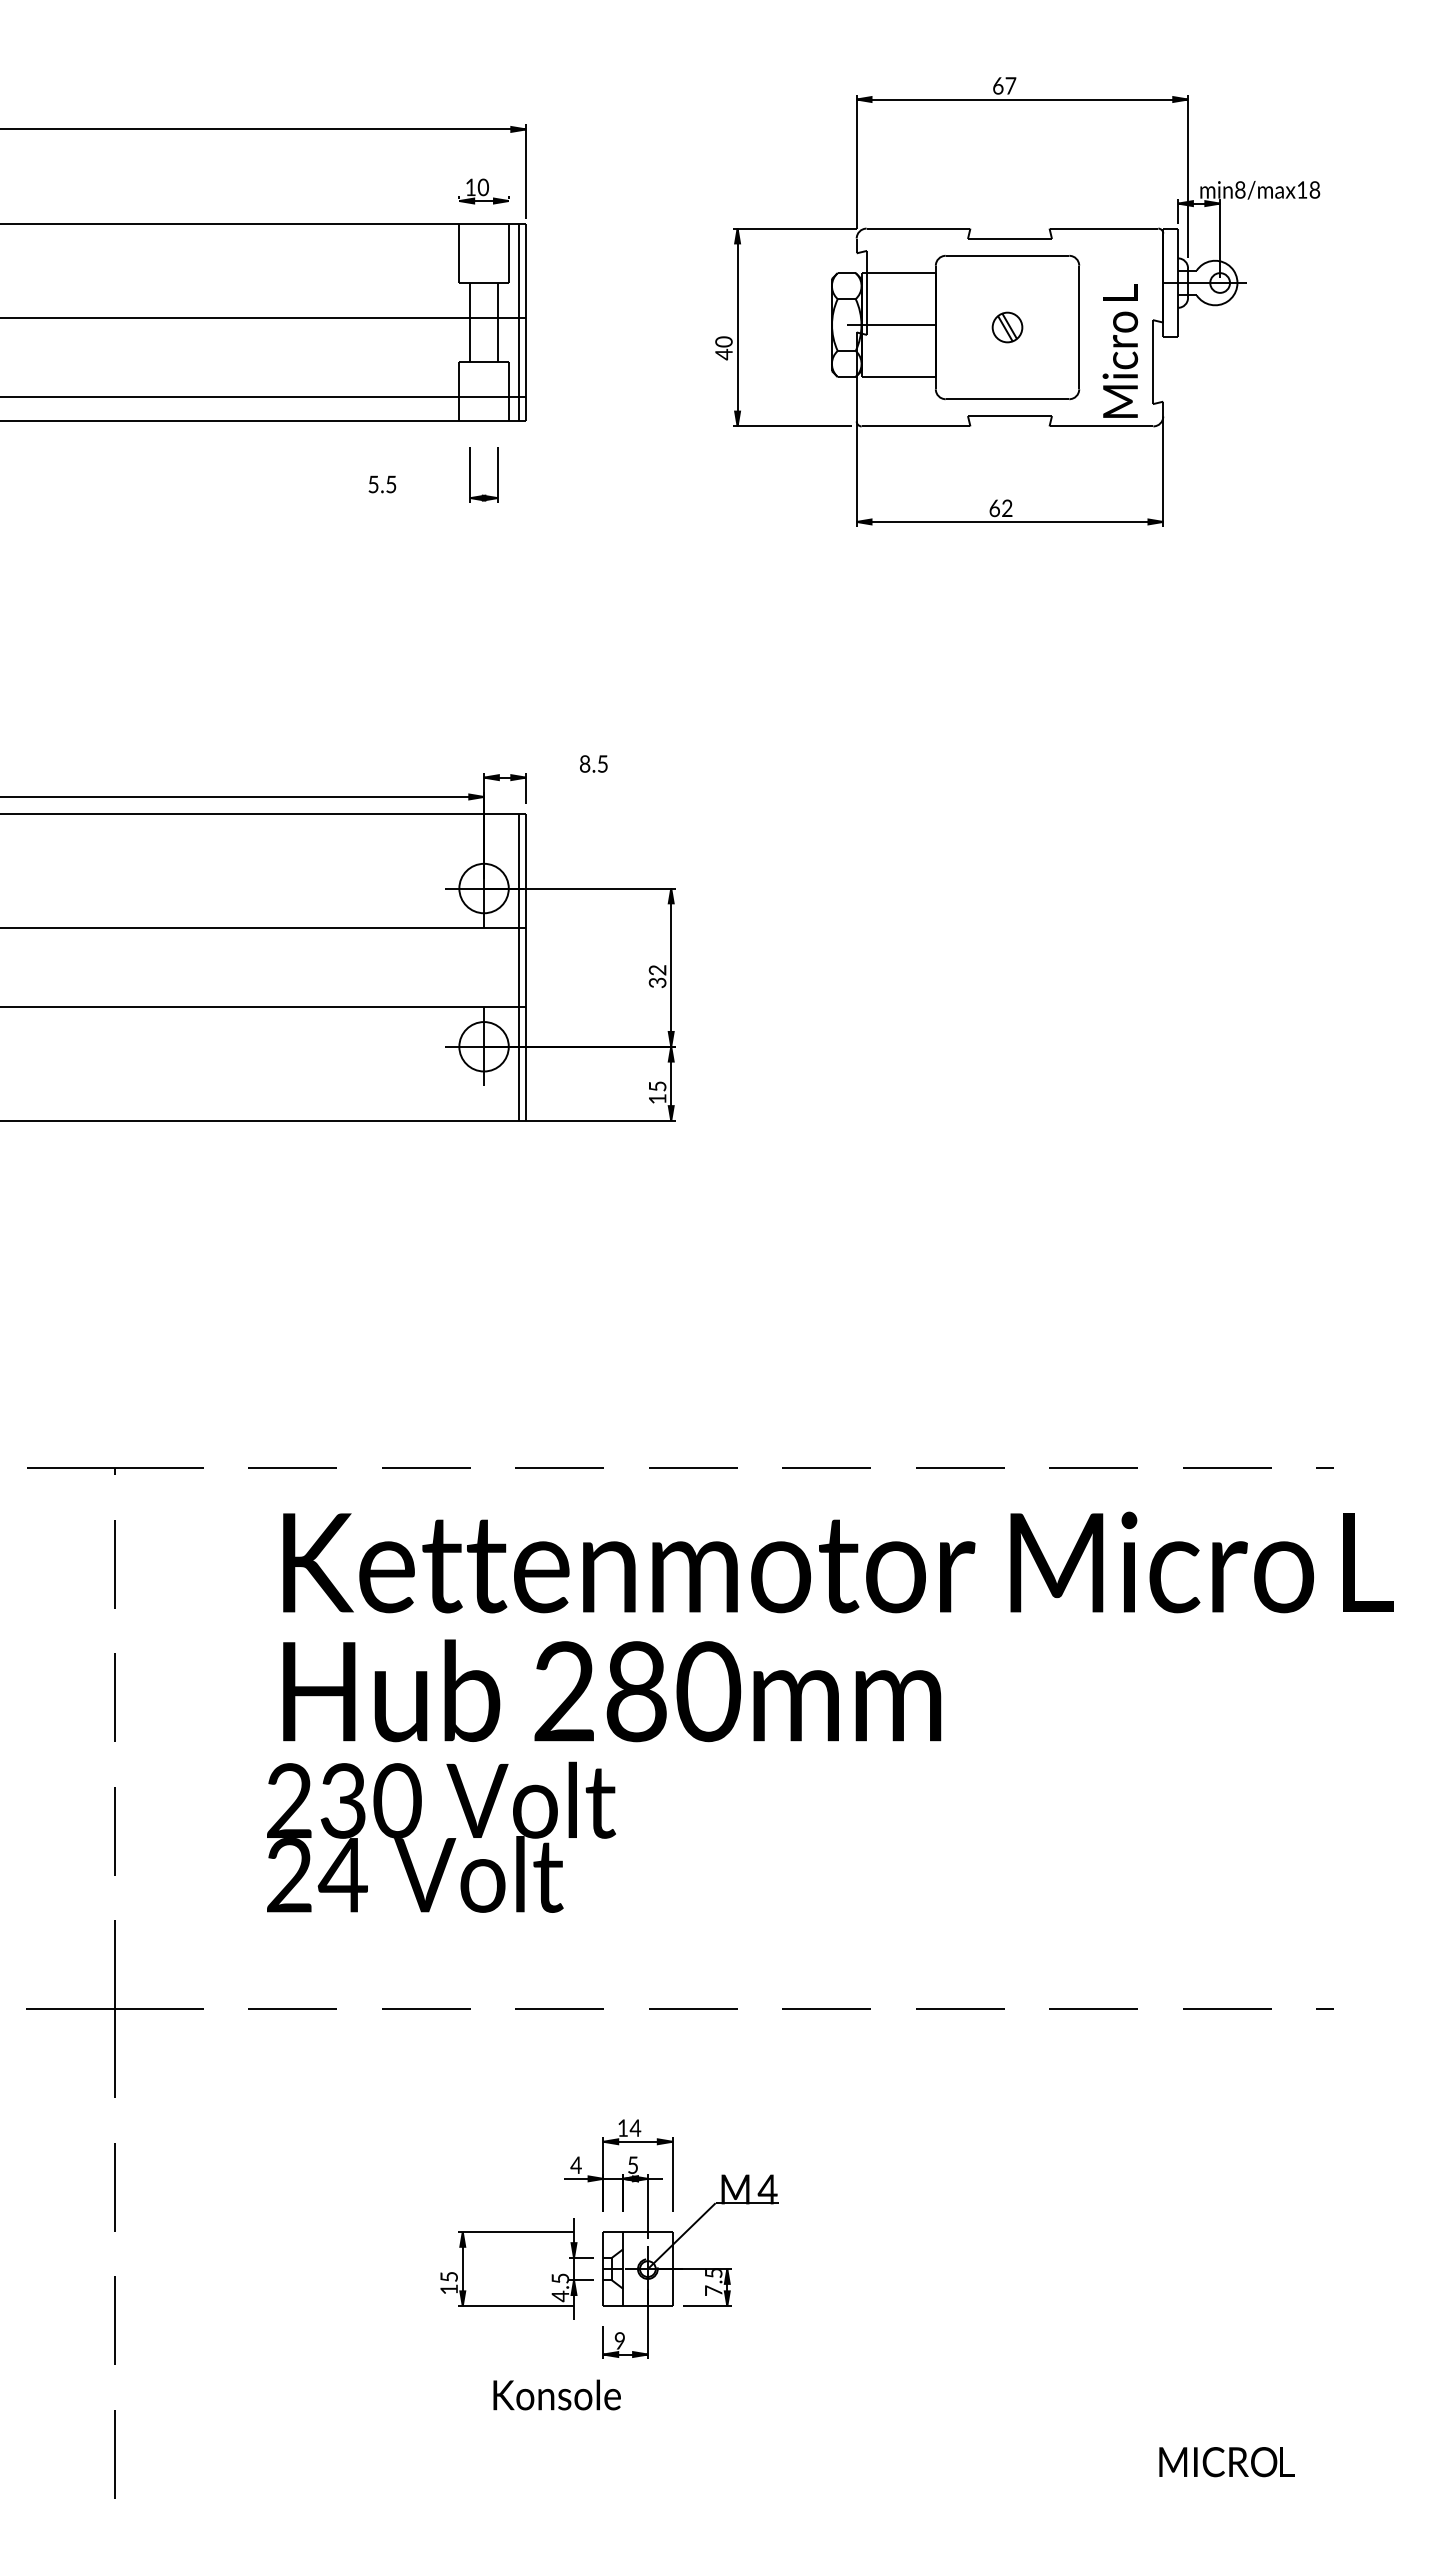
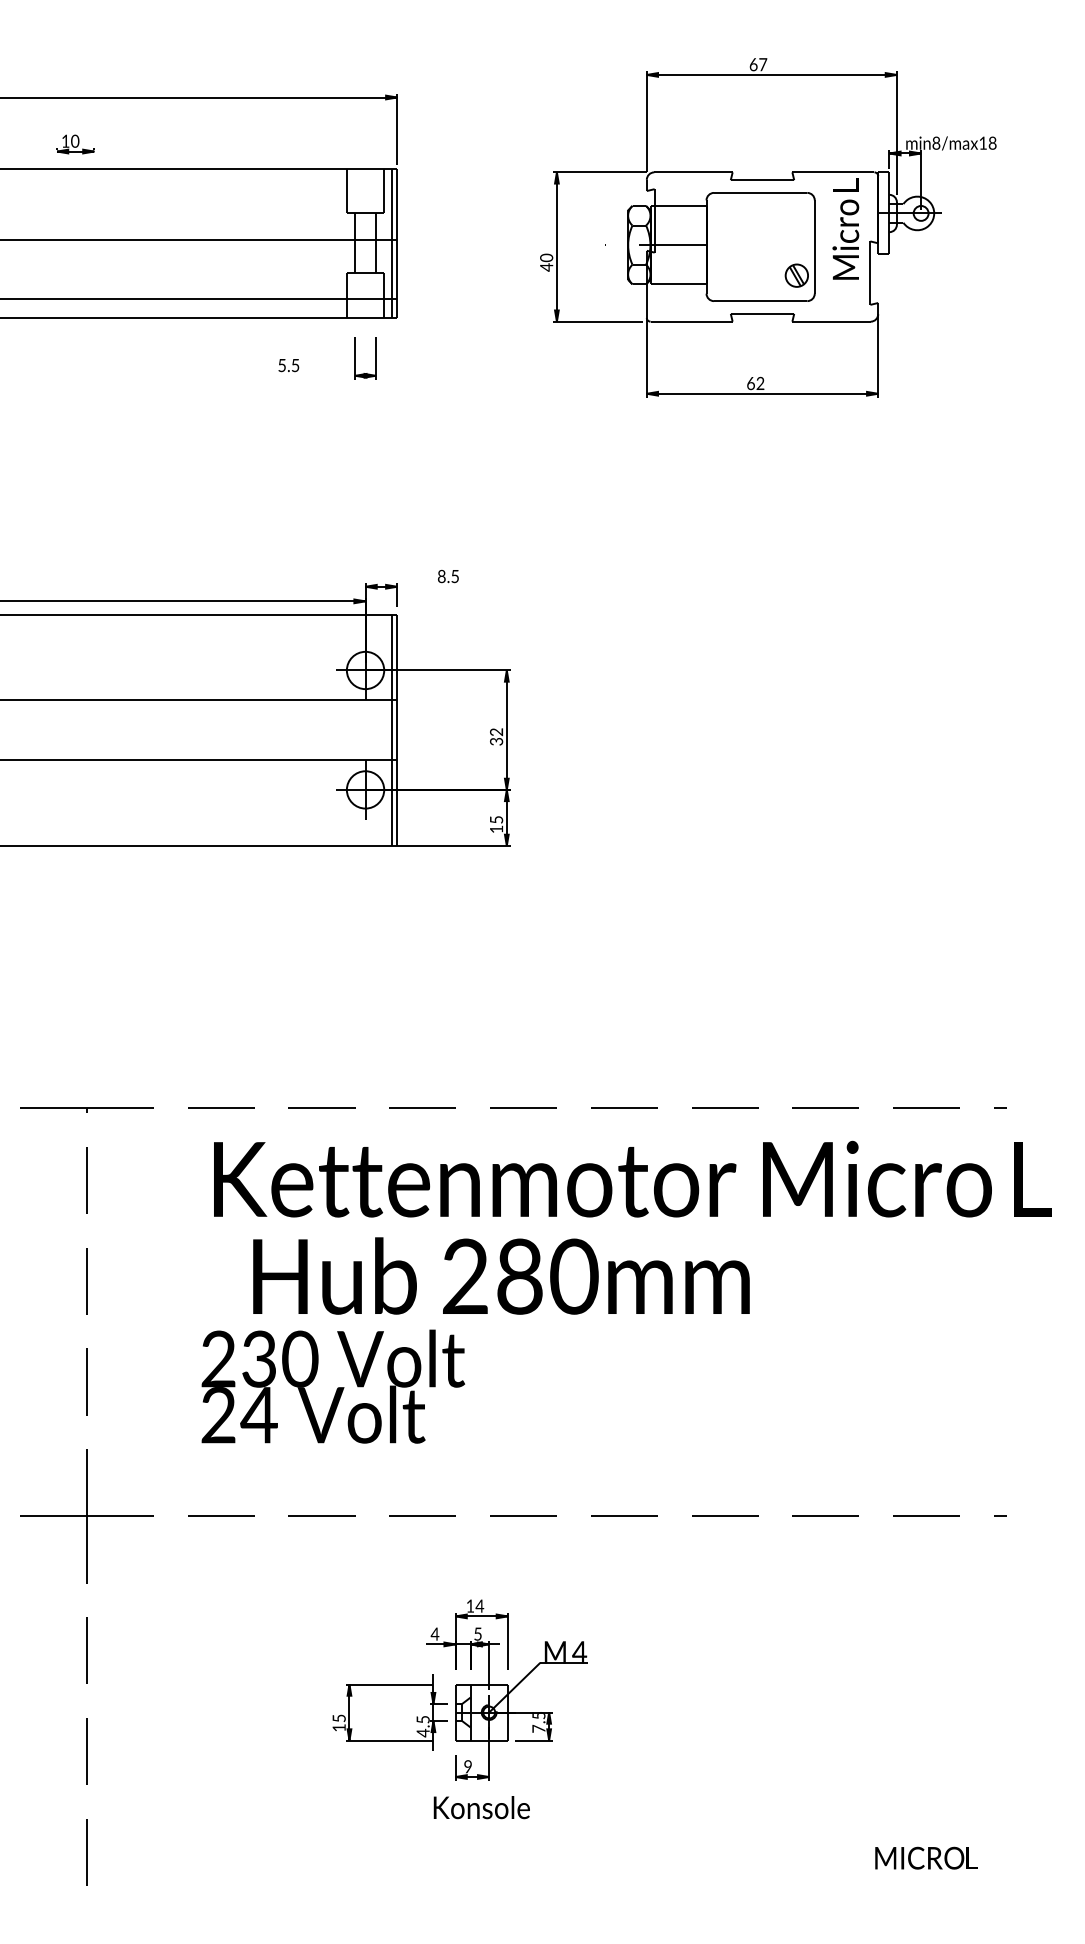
part: (483, 191) -> (75, 144), moved
part: (1007, 327) -> (796, 275), moved
text: (1120, 350) -> (845, 228), moved
text: (612, 1690) -> (501, 1275), moved
text: (556, 2394) -> (481, 1807), moved

